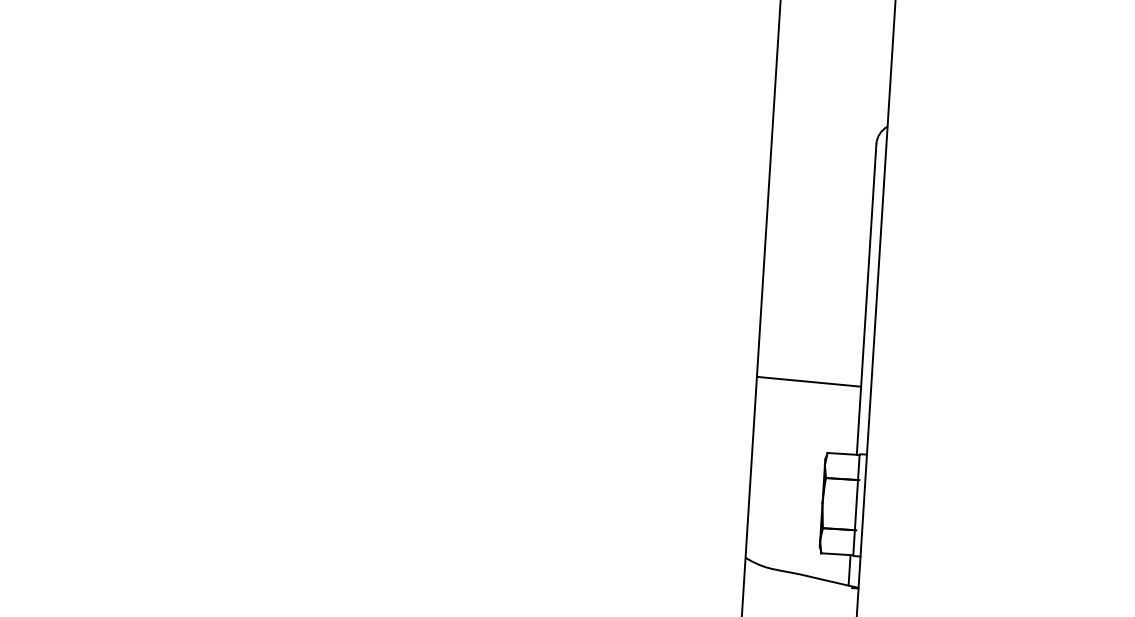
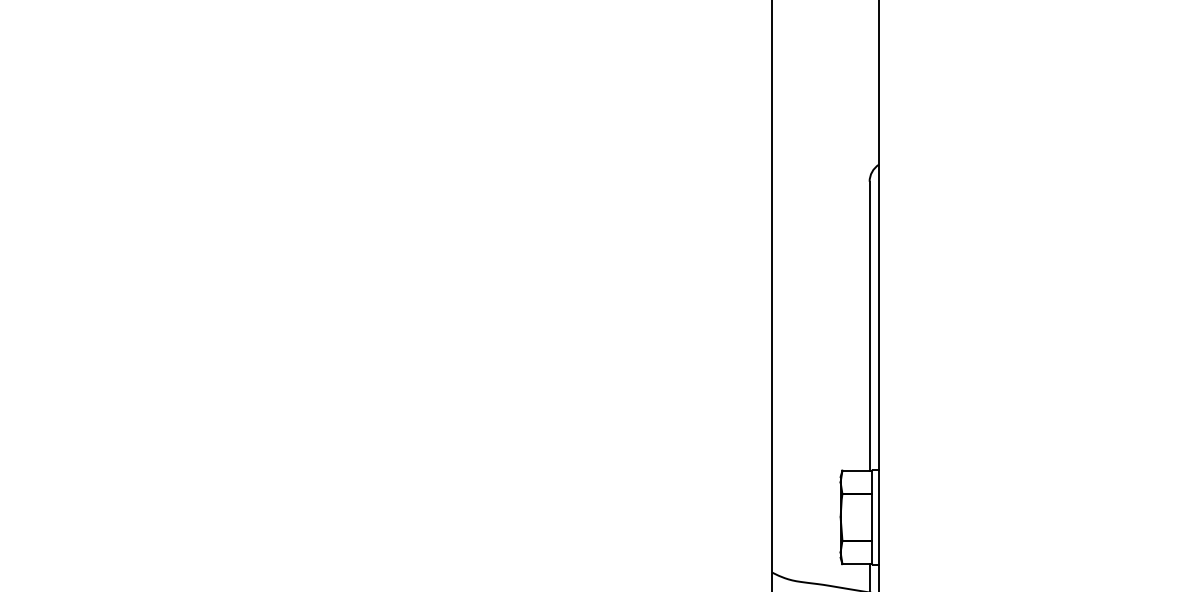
line: (808, 381) -> (820, 405), removed

